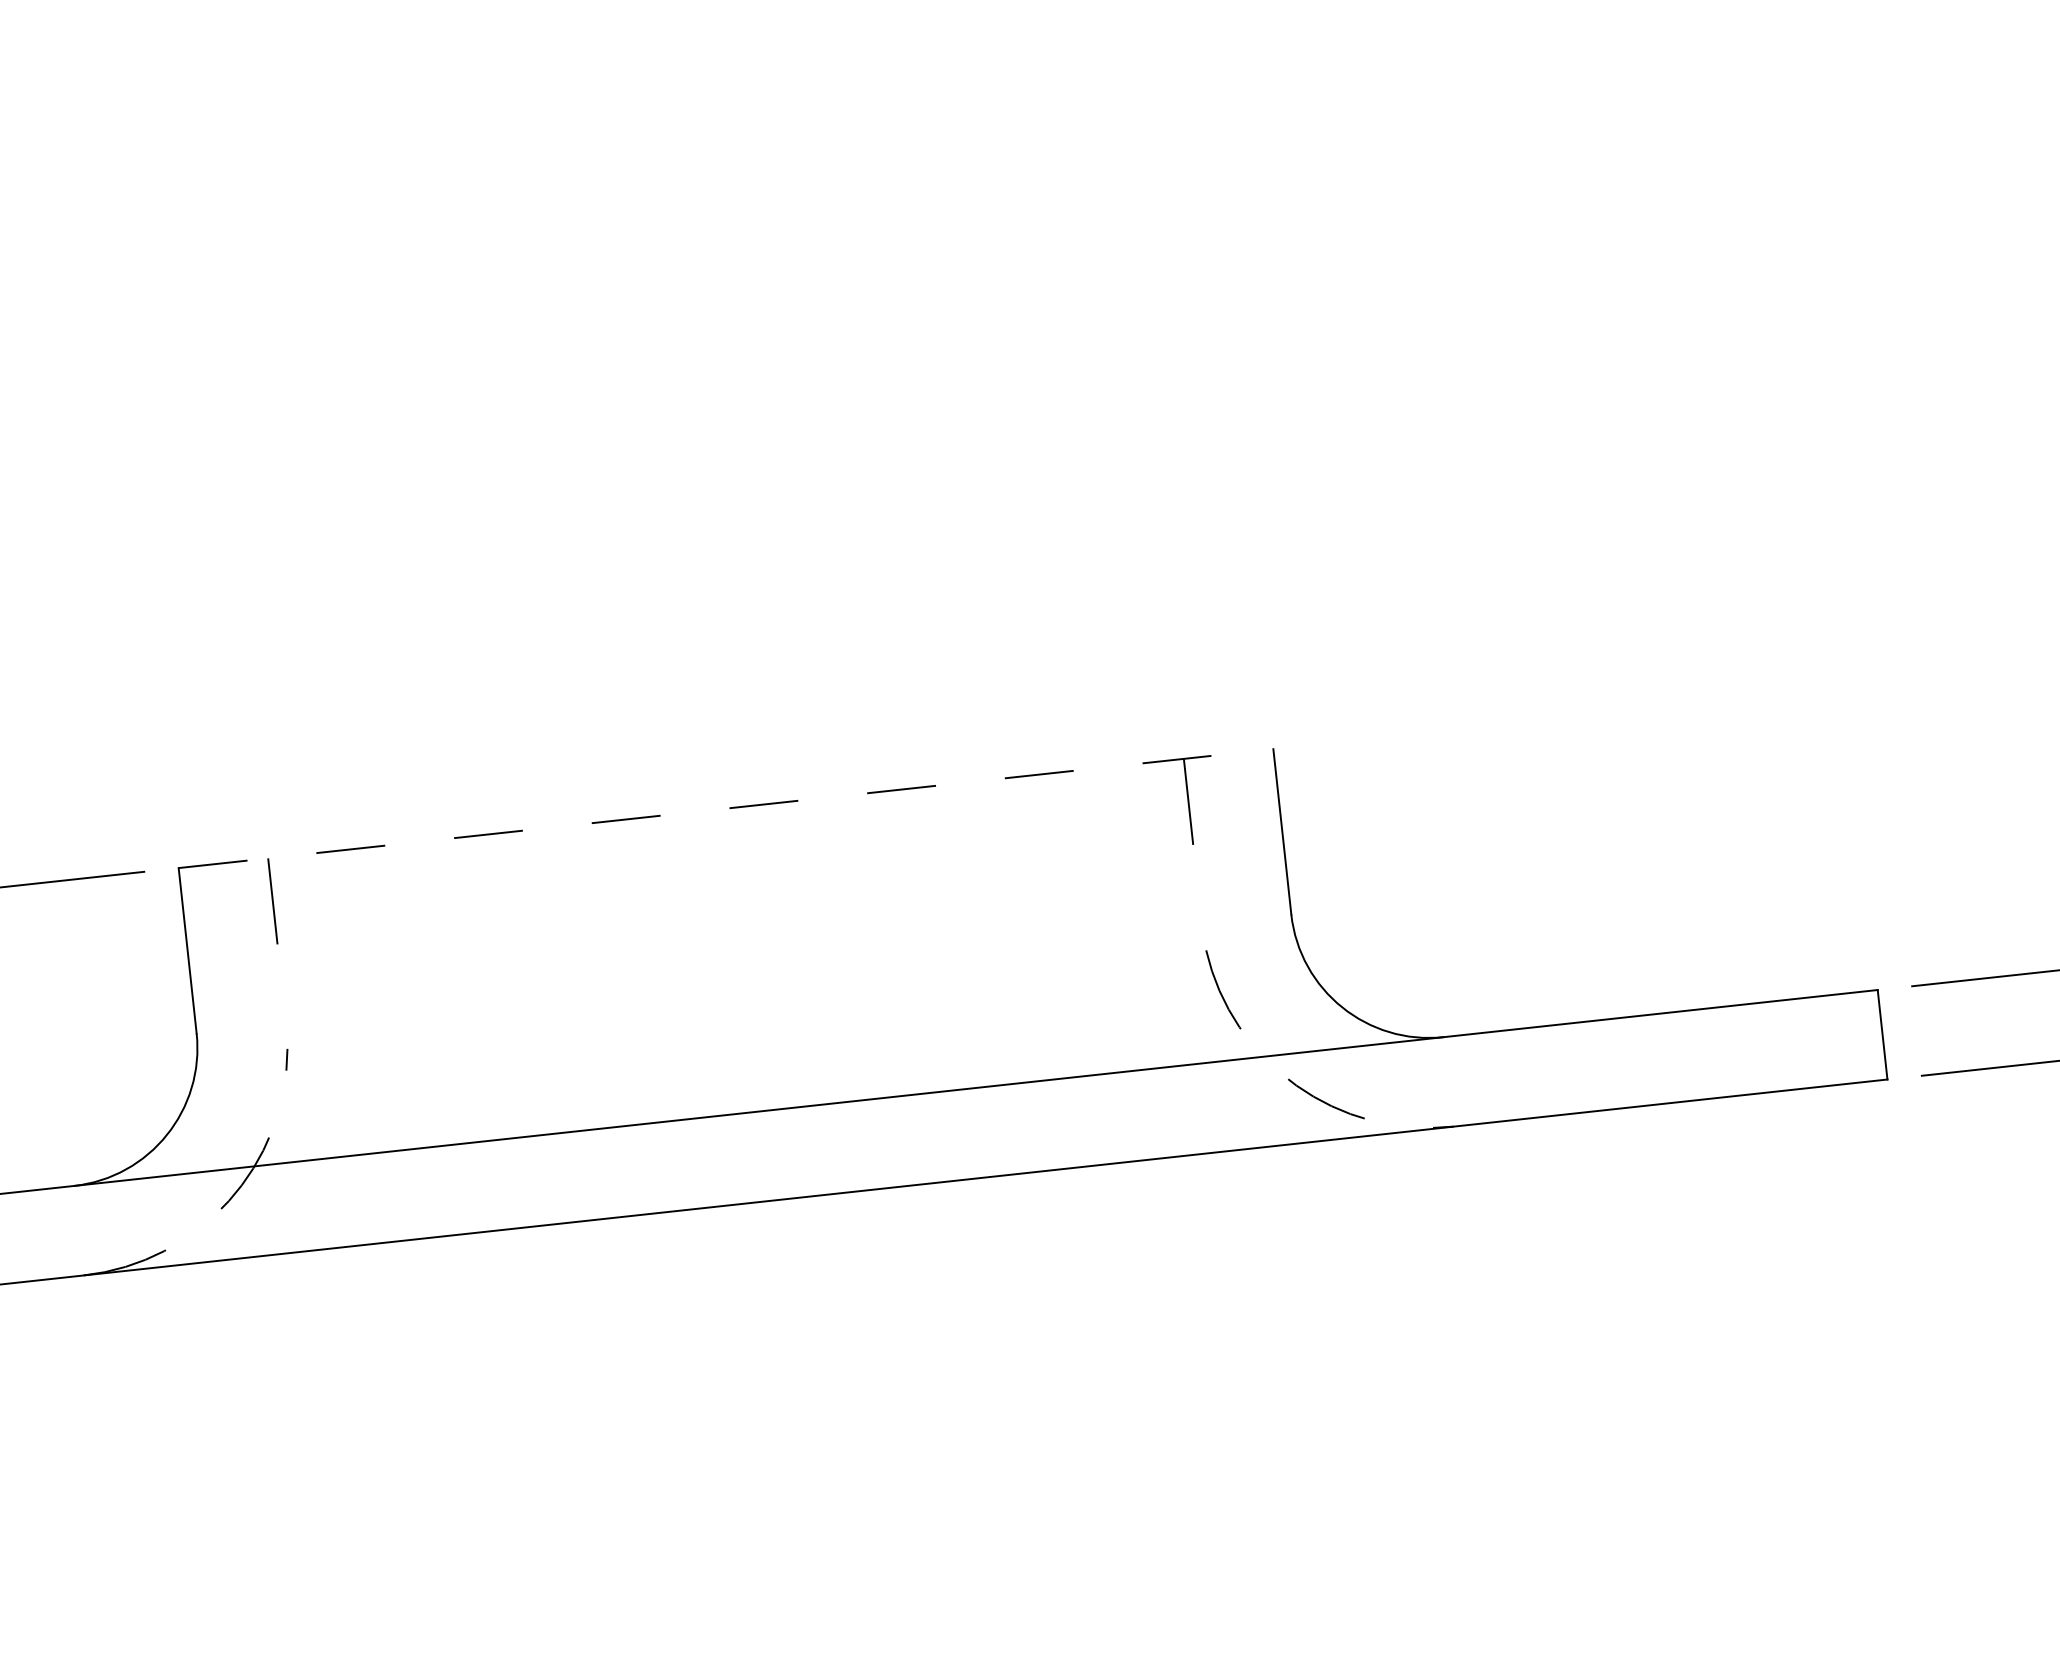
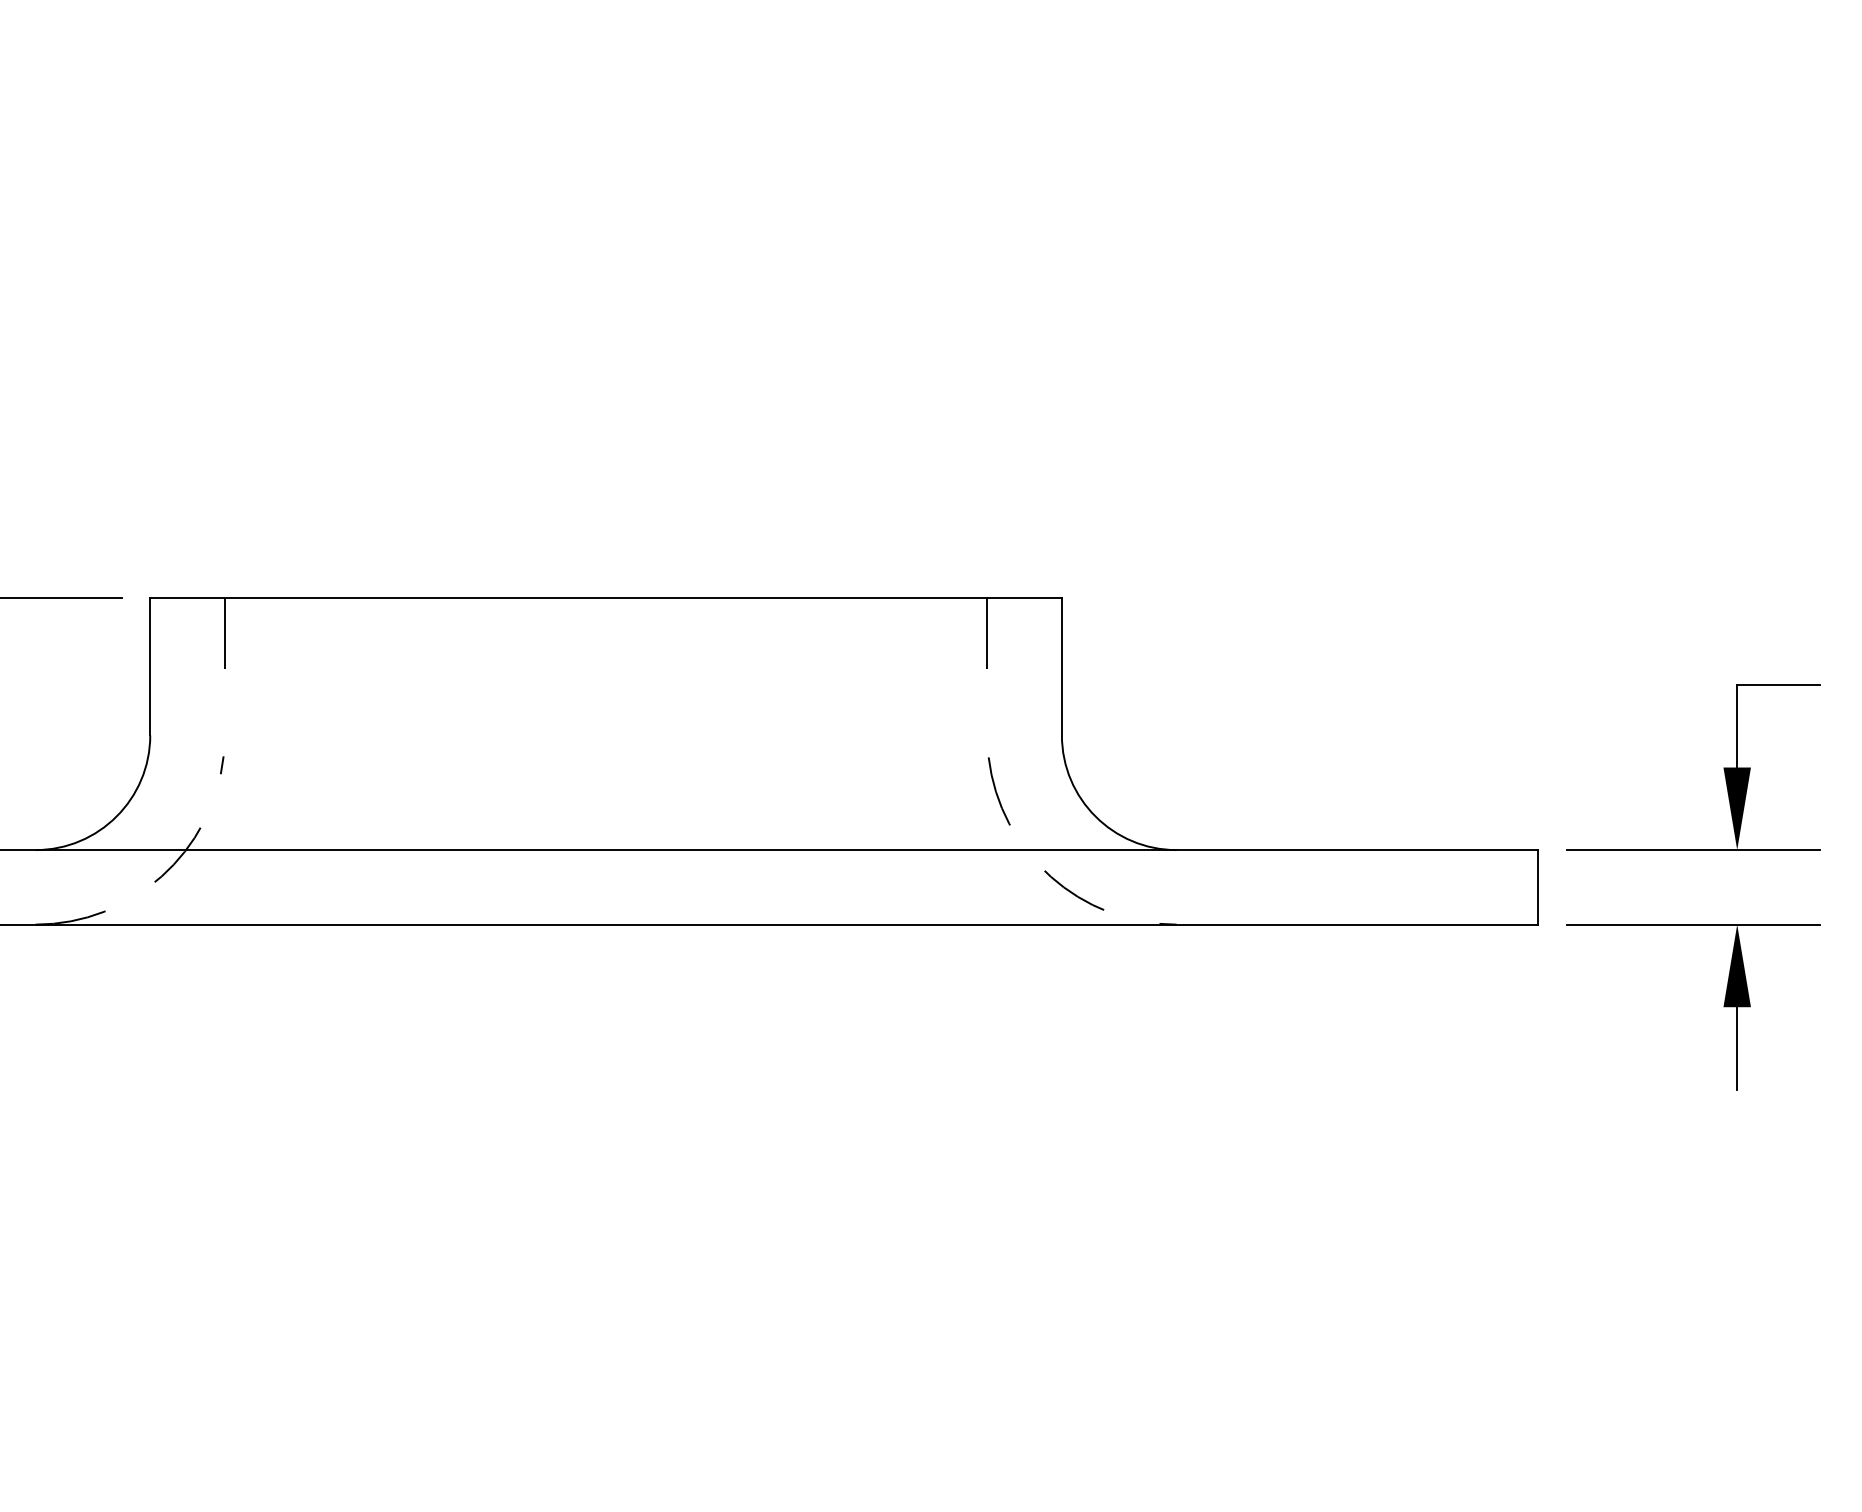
line: (726, 808) -> (606, 597), dashed -> solid

